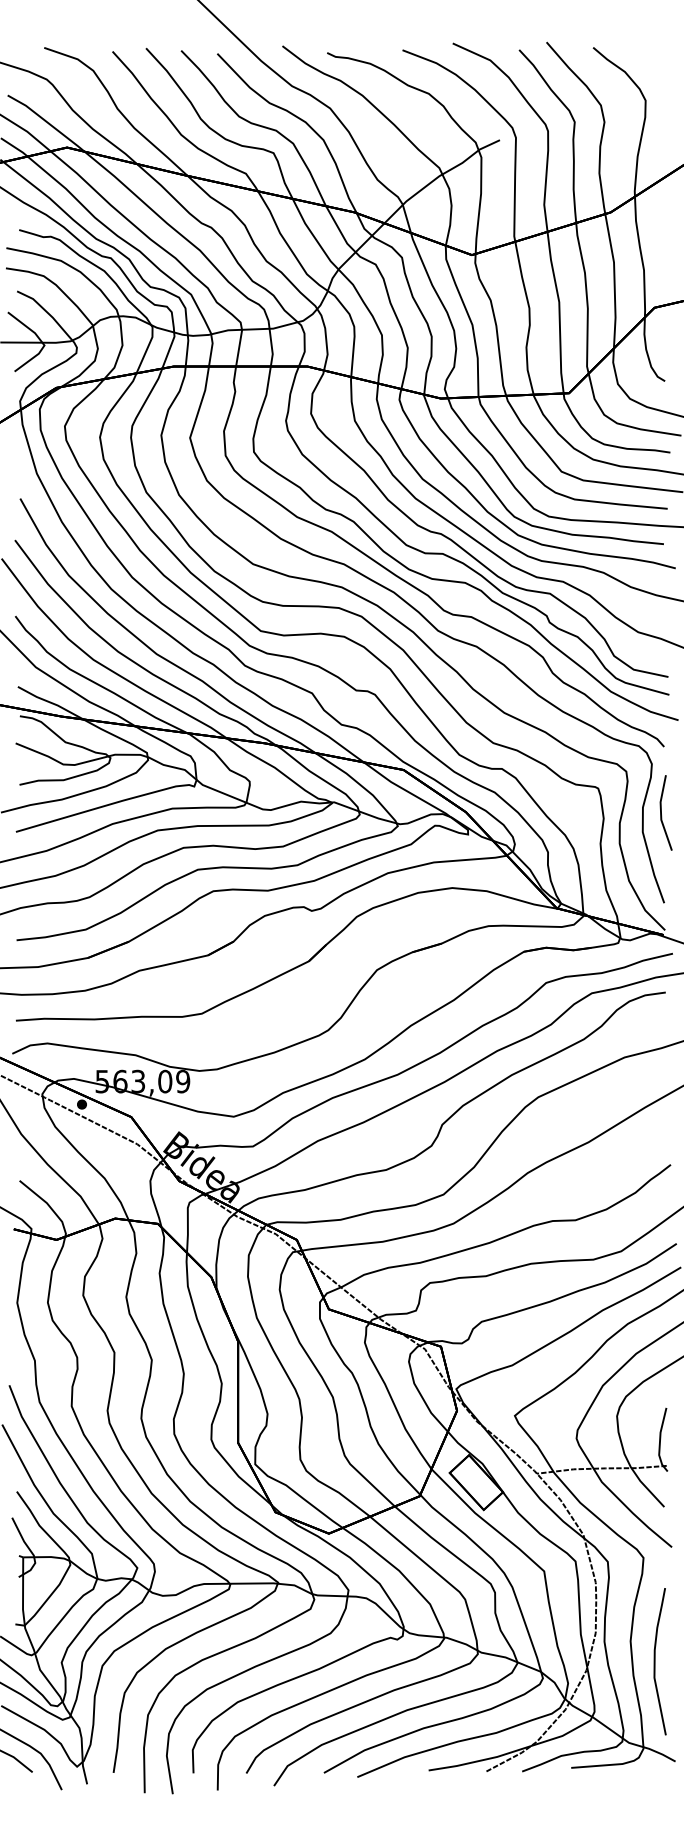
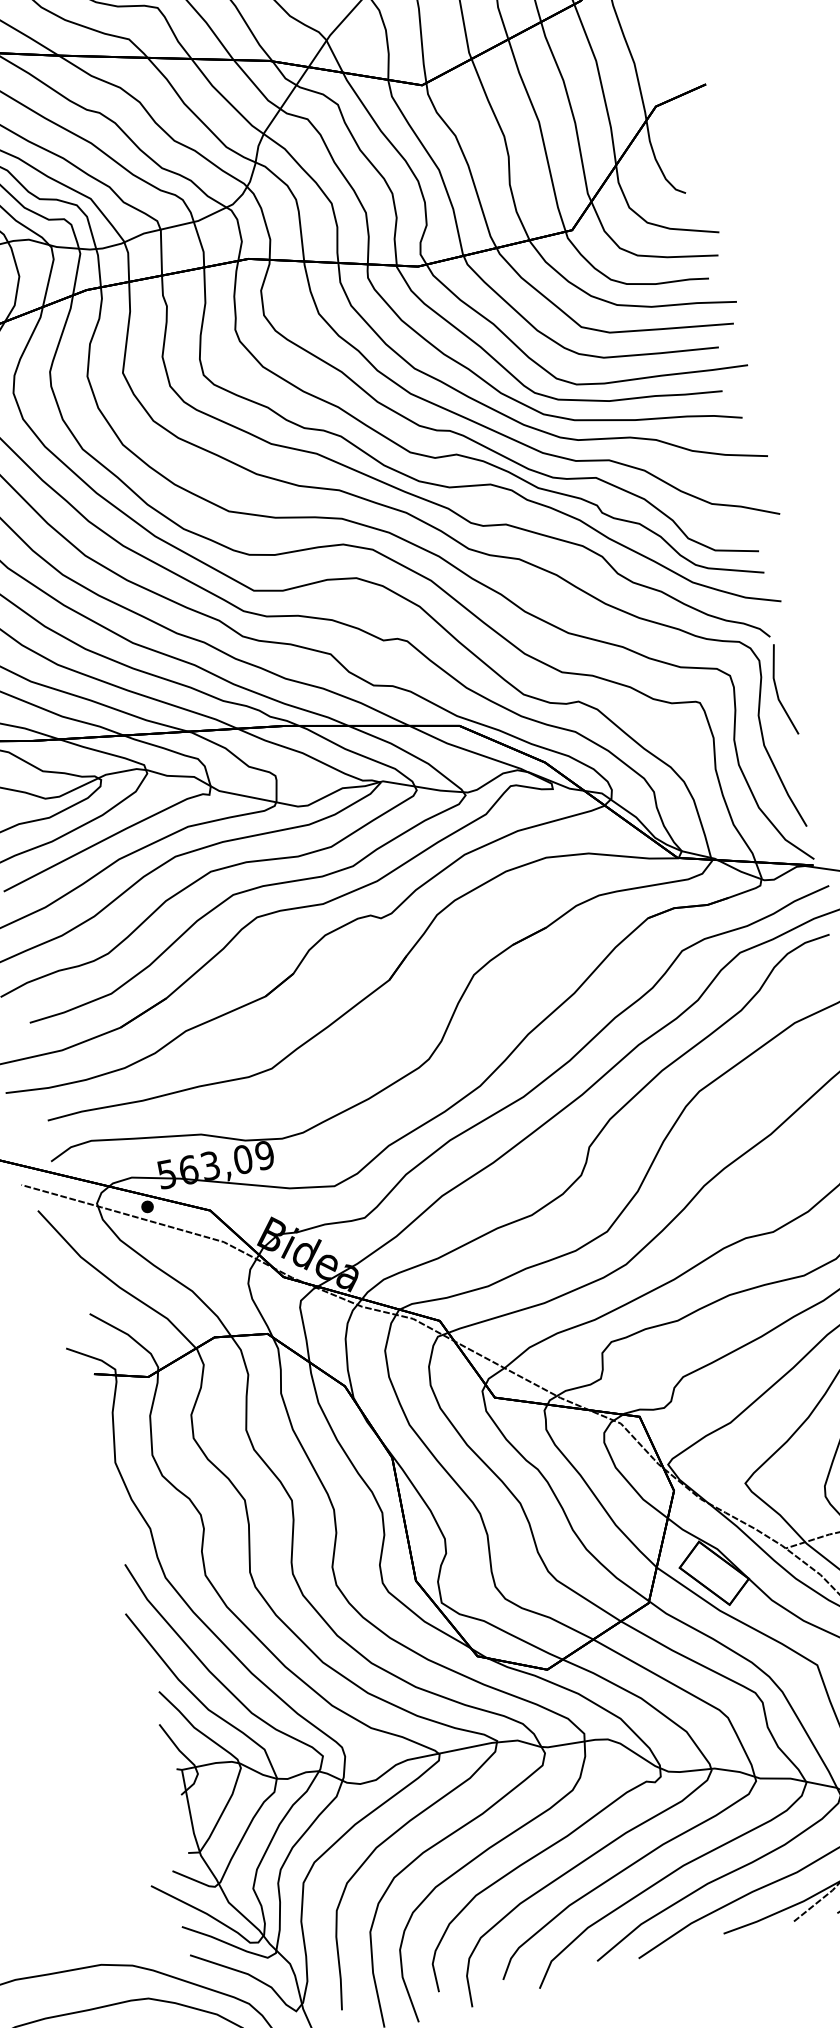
line: (661, 812) -> (777, 690), moved

